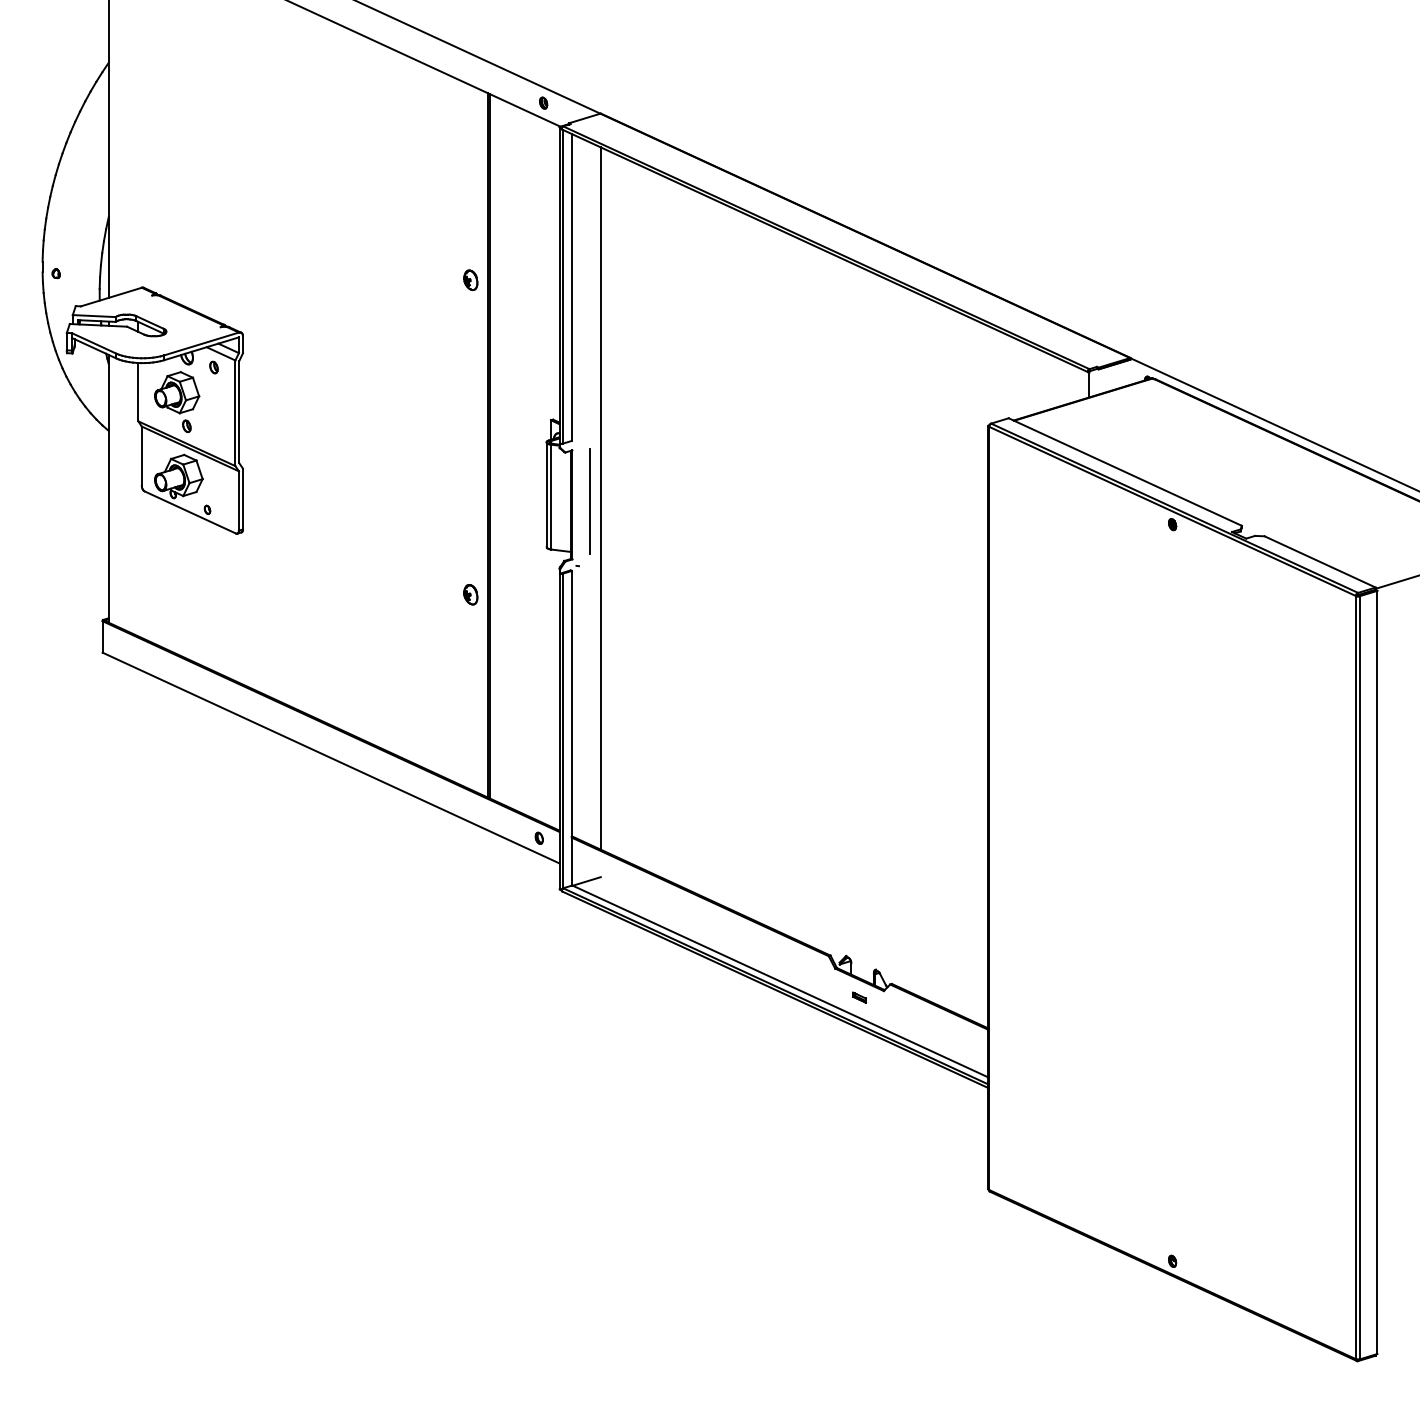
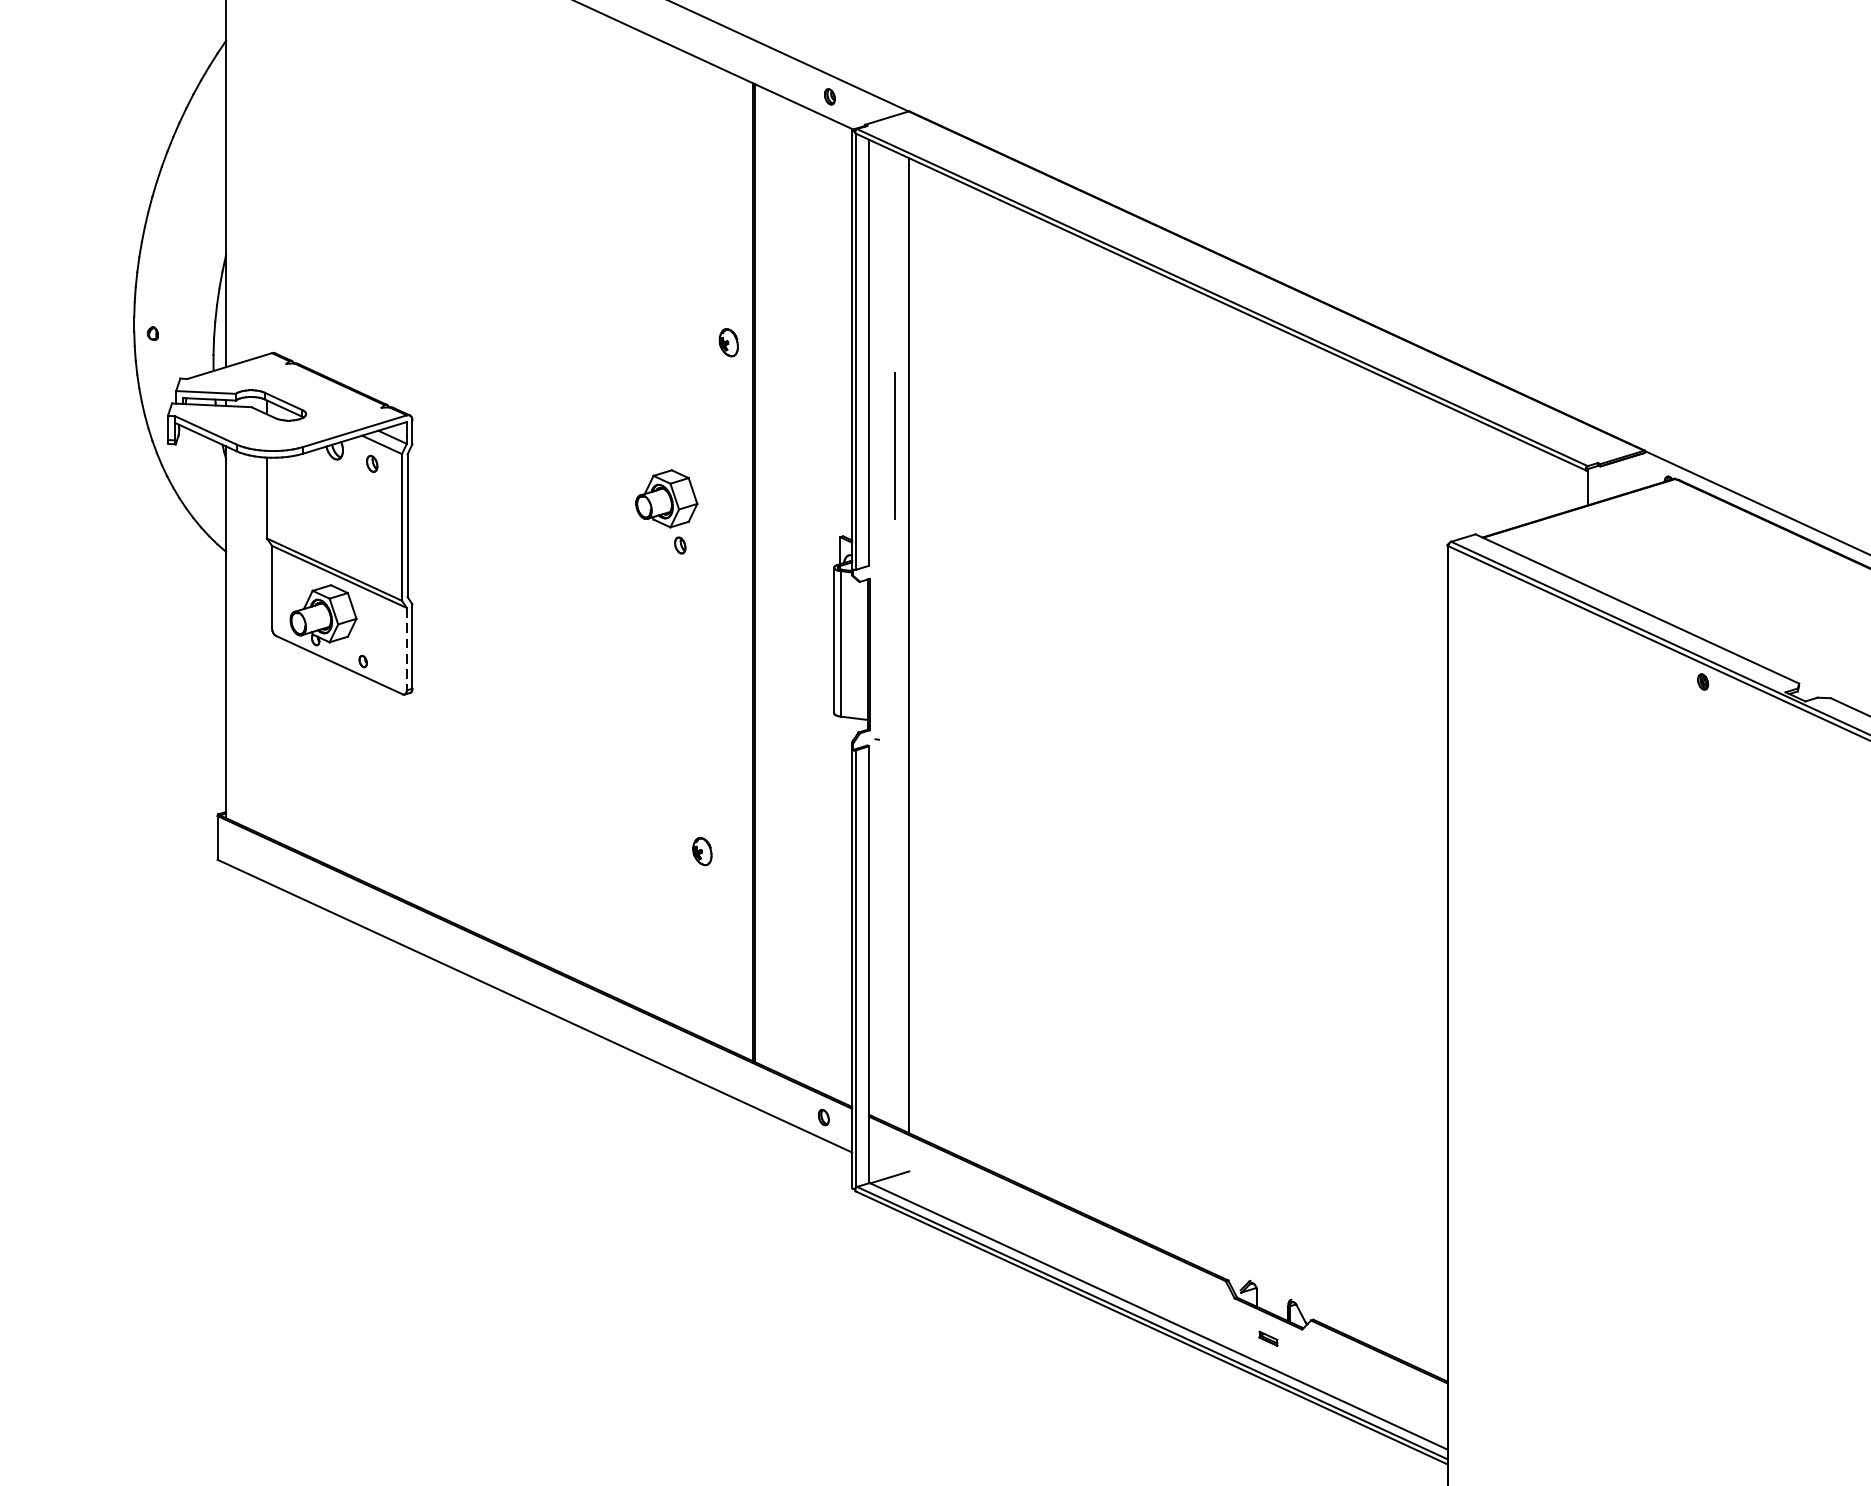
part: (177, 401) -> (667, 511), moved
line: (238, 501) -> (406, 649), solid -> dashed
line: (589, 501) -> (893, 445), moved
part: (470, 594) -> (701, 851), moved

